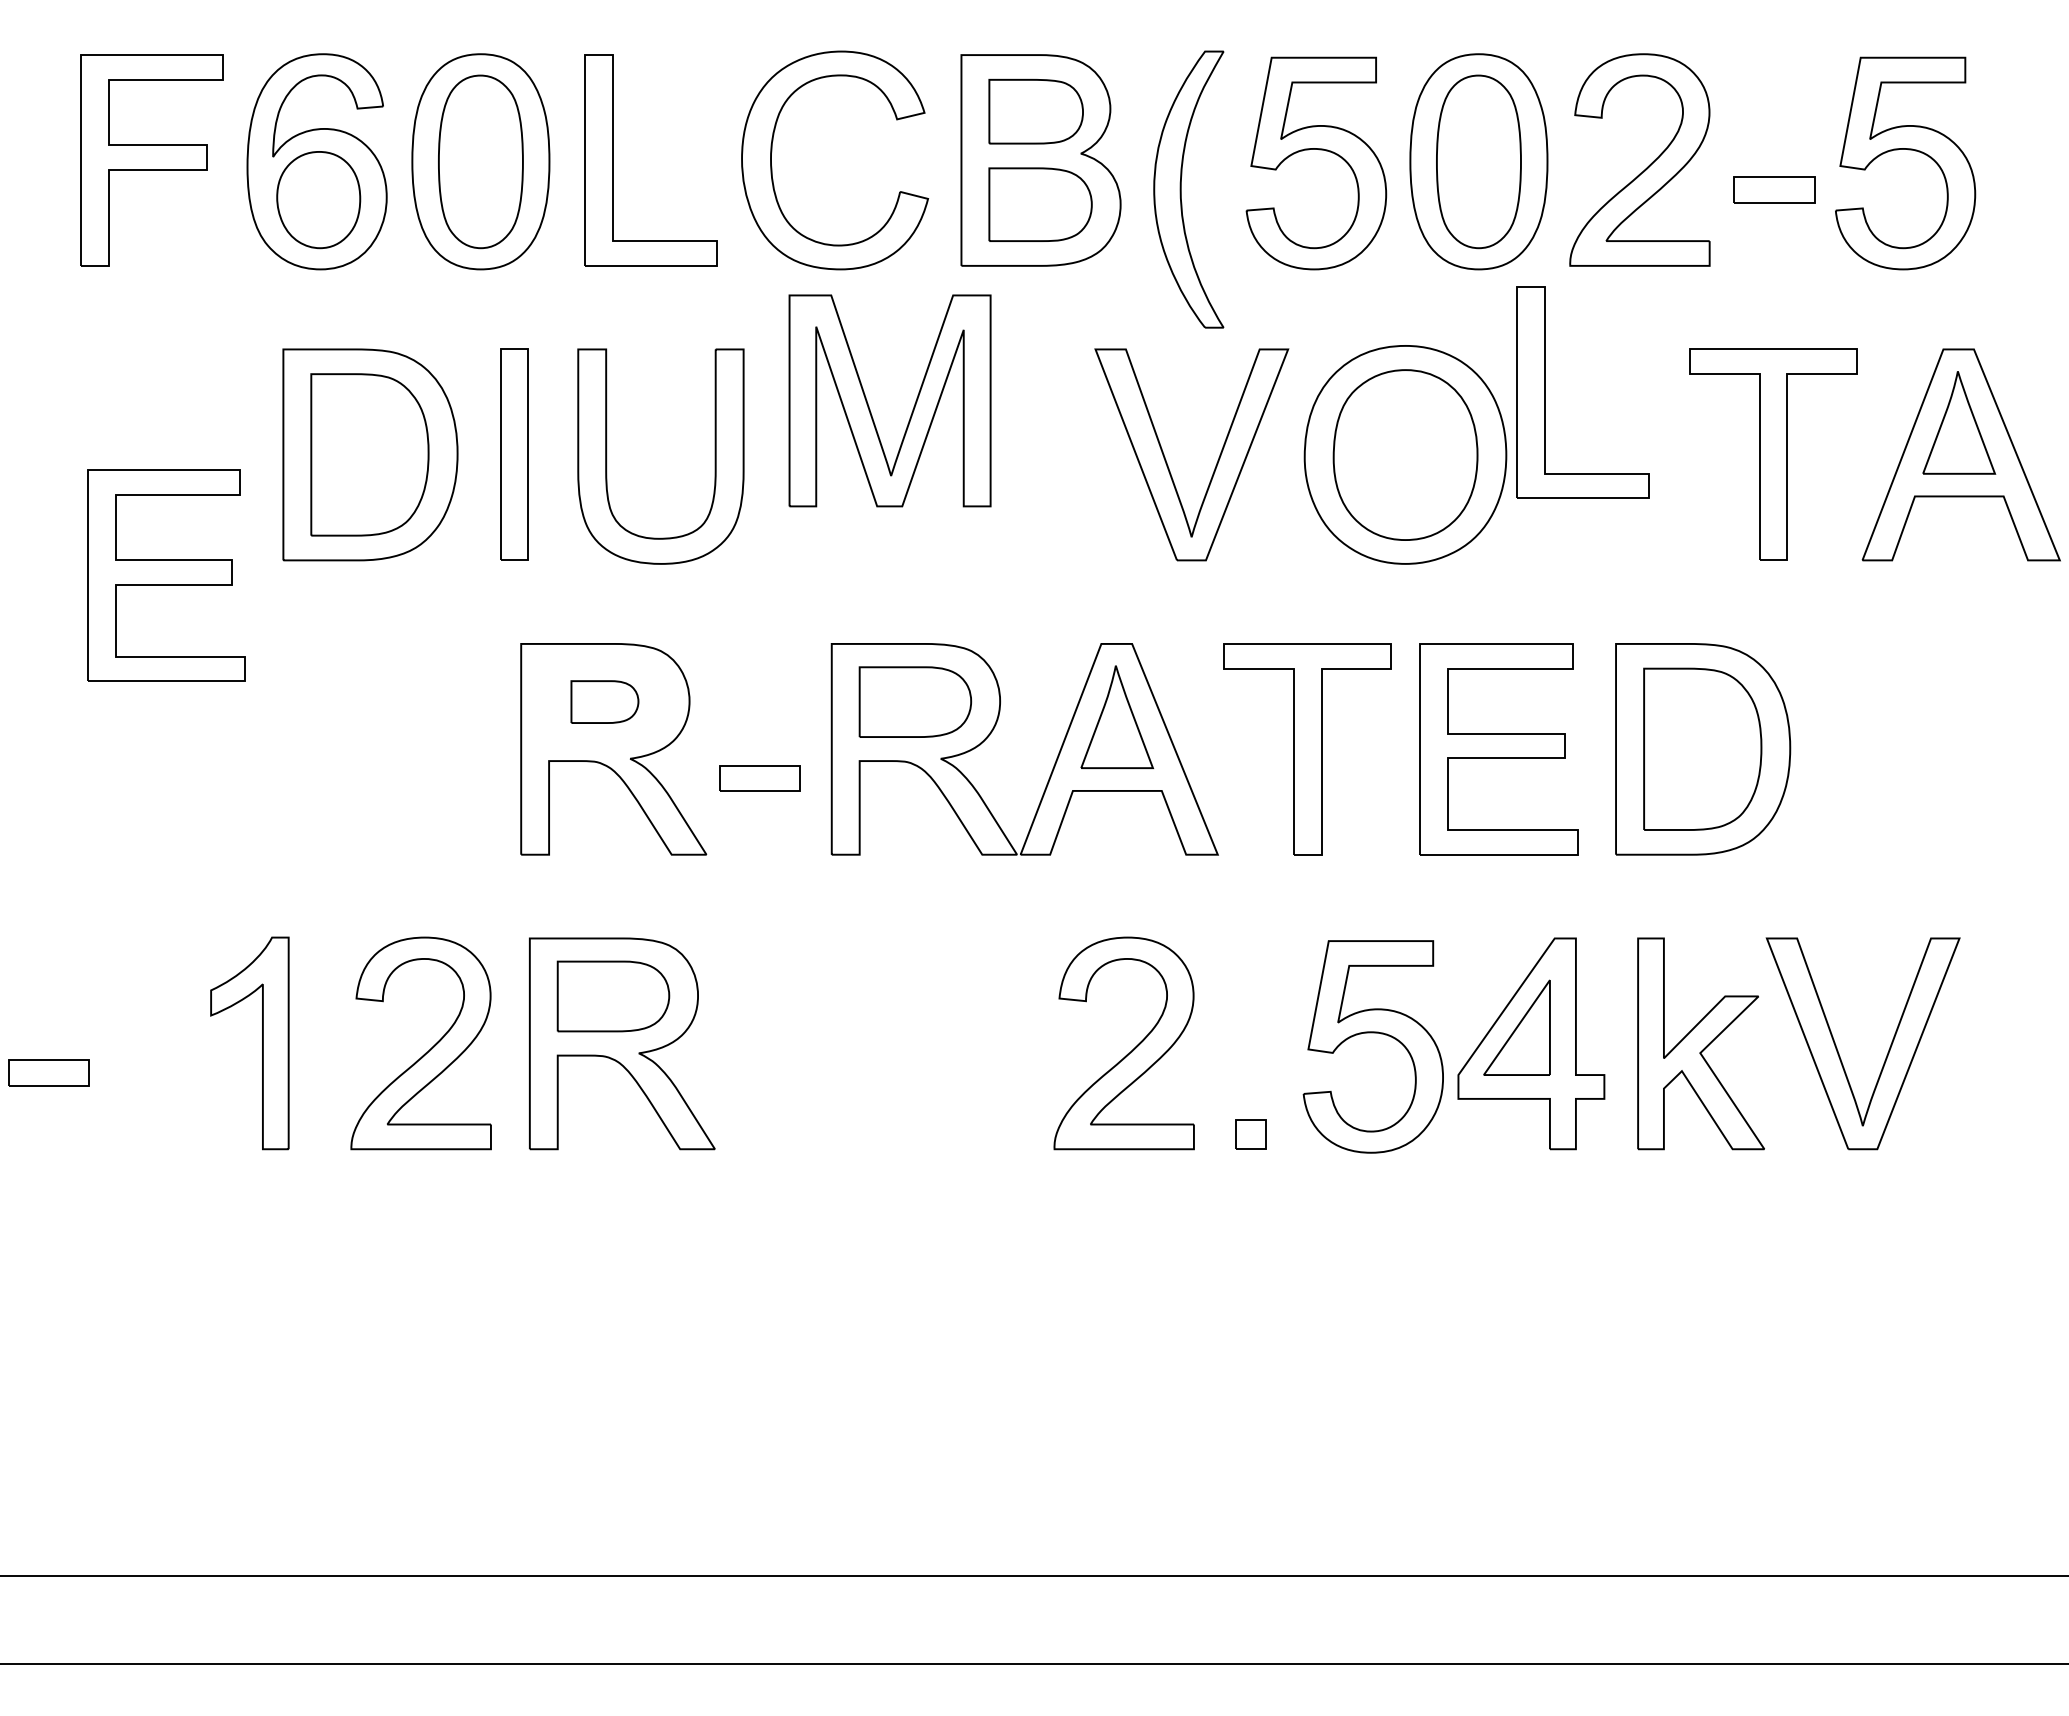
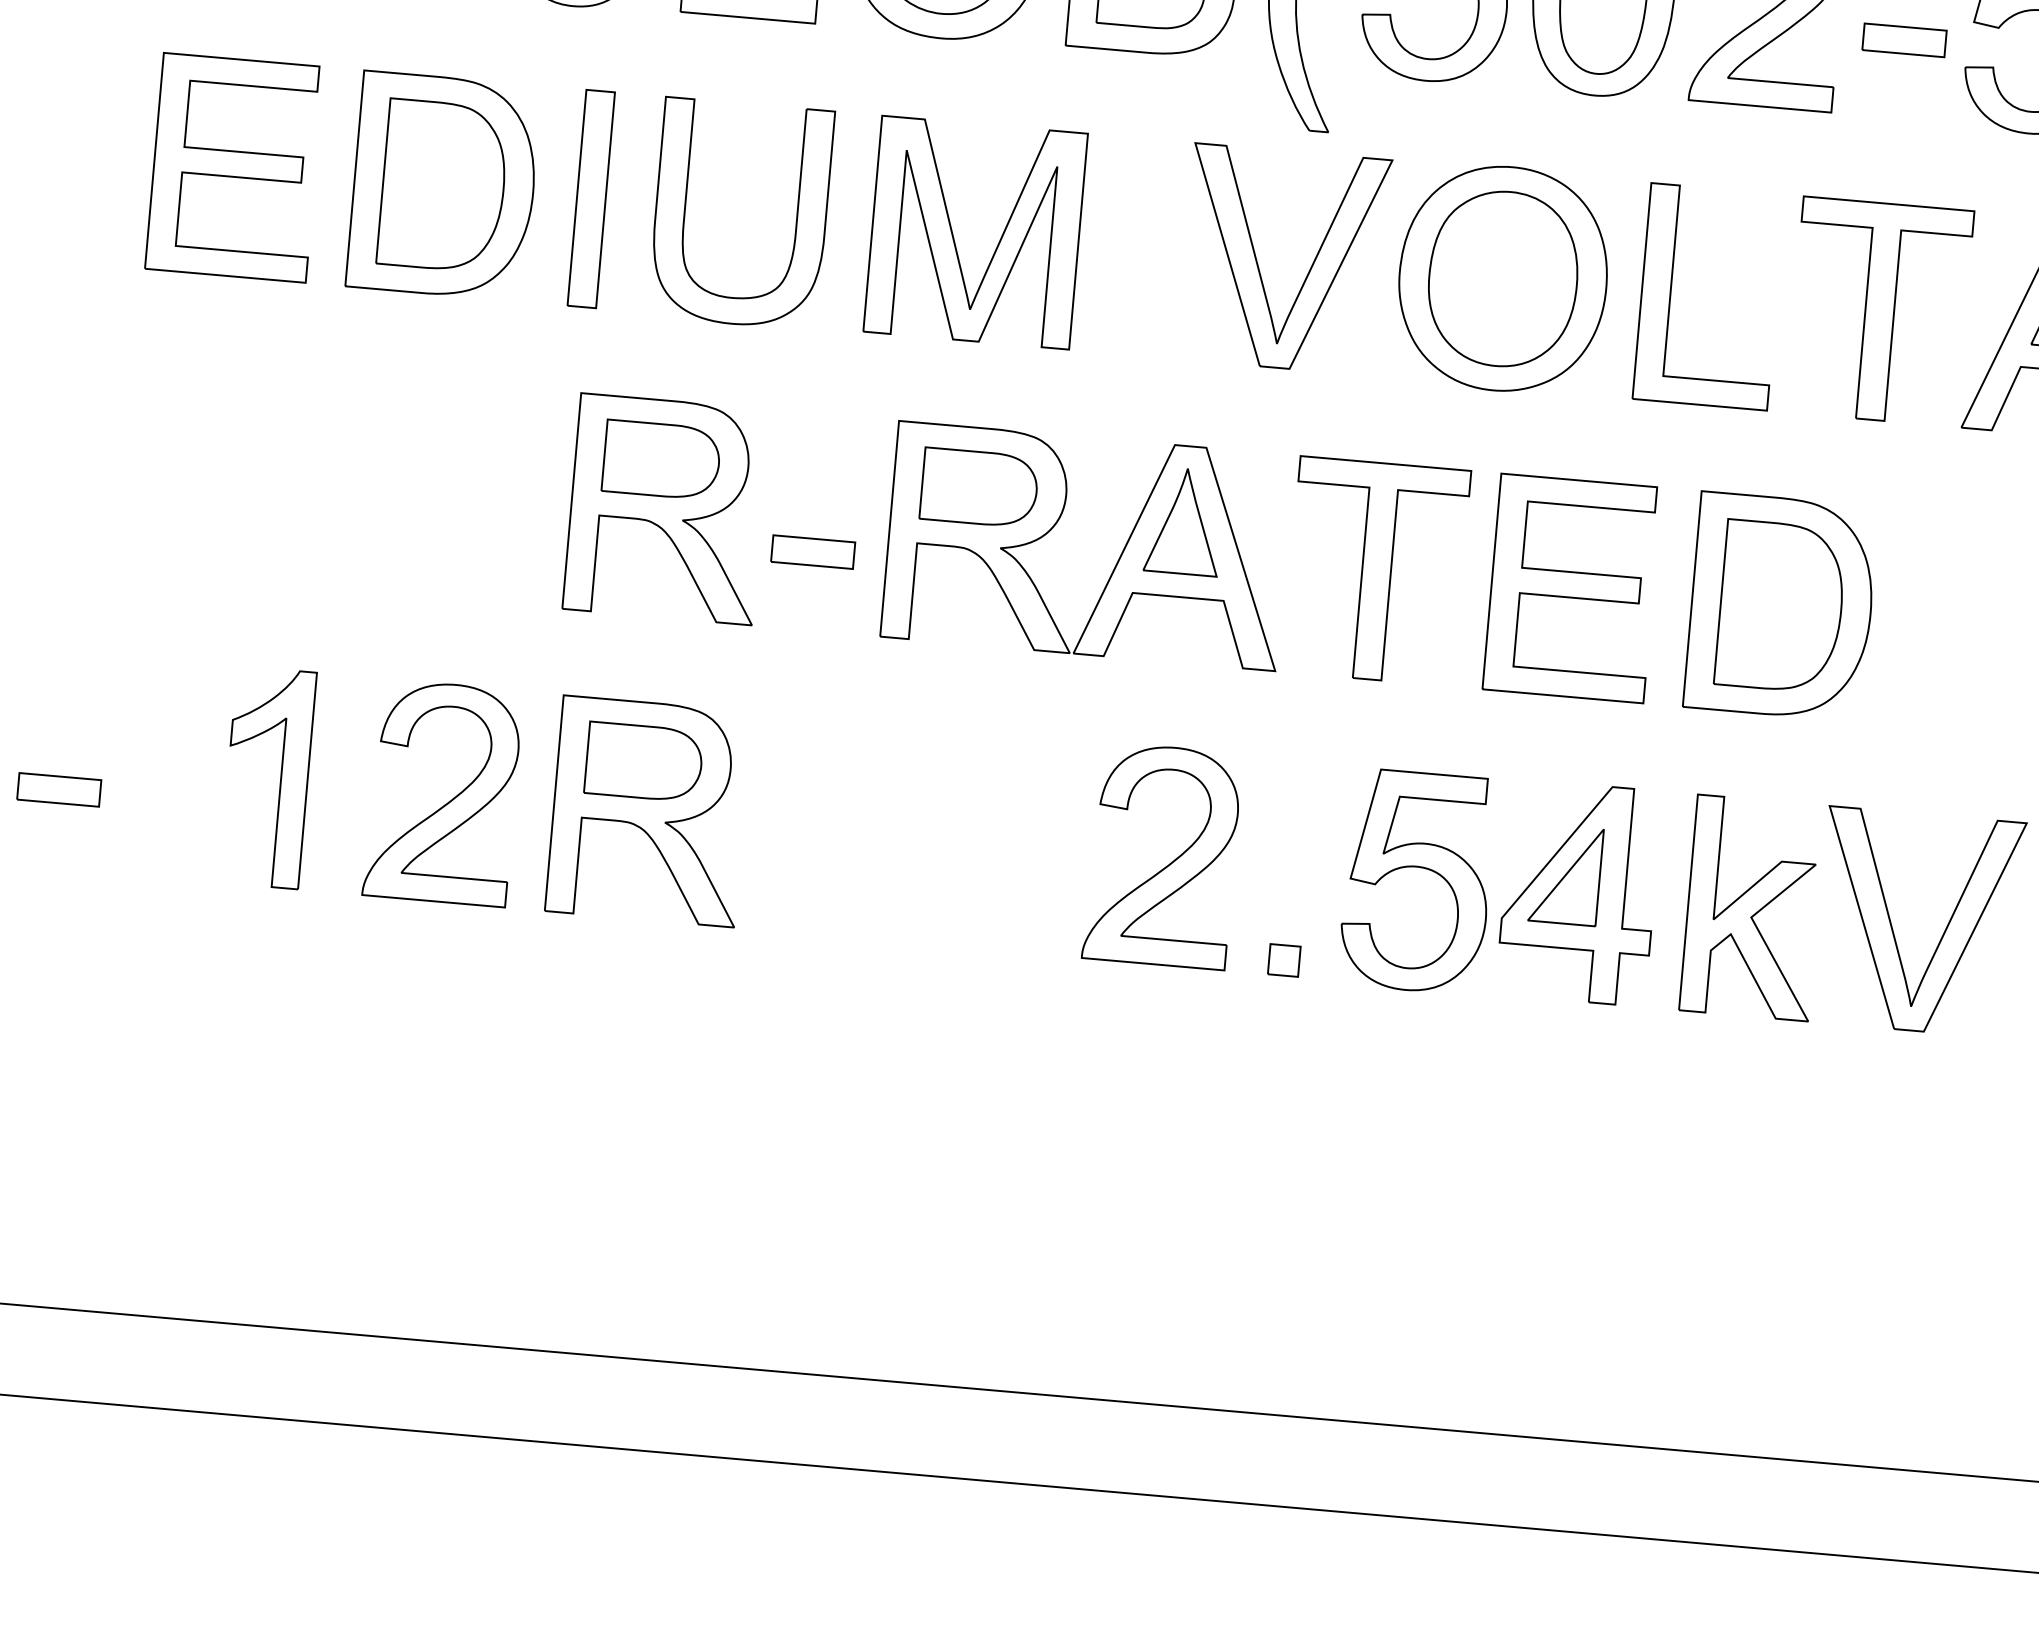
part: (1545, 392) -> (1671, 293), moved
part: (869, 406) -> (954, 236), moved
part: (166, 575) -> (235, 167), moved
part: (604, 701) -> (661, 459), size x1.67

